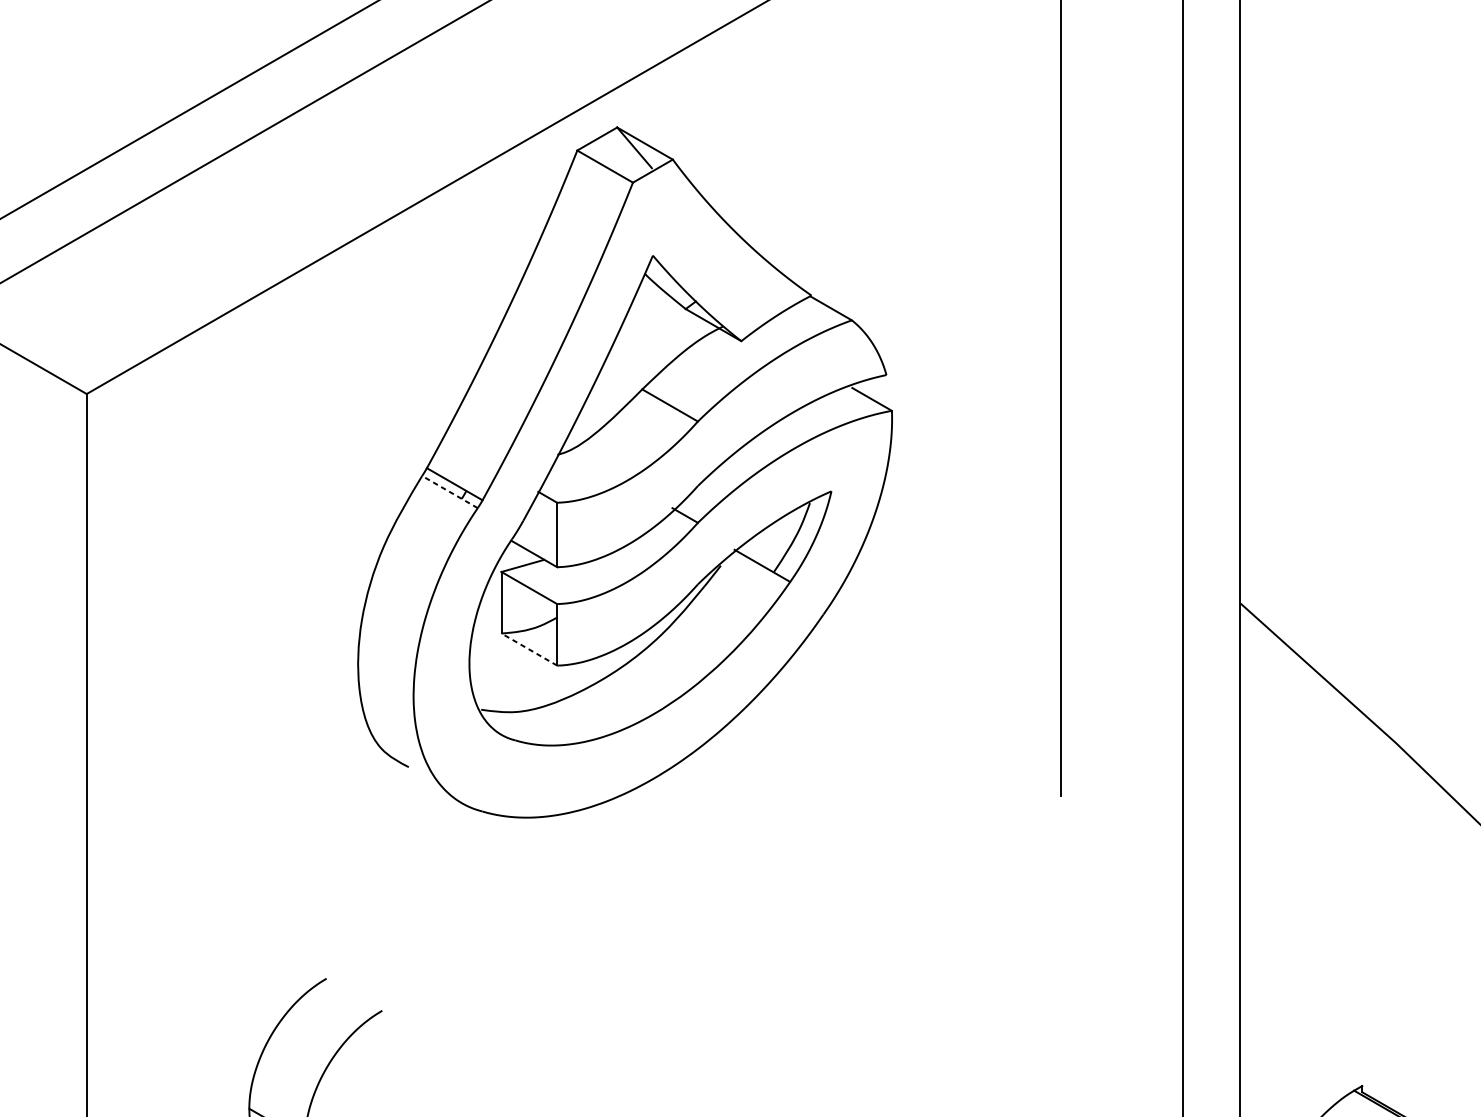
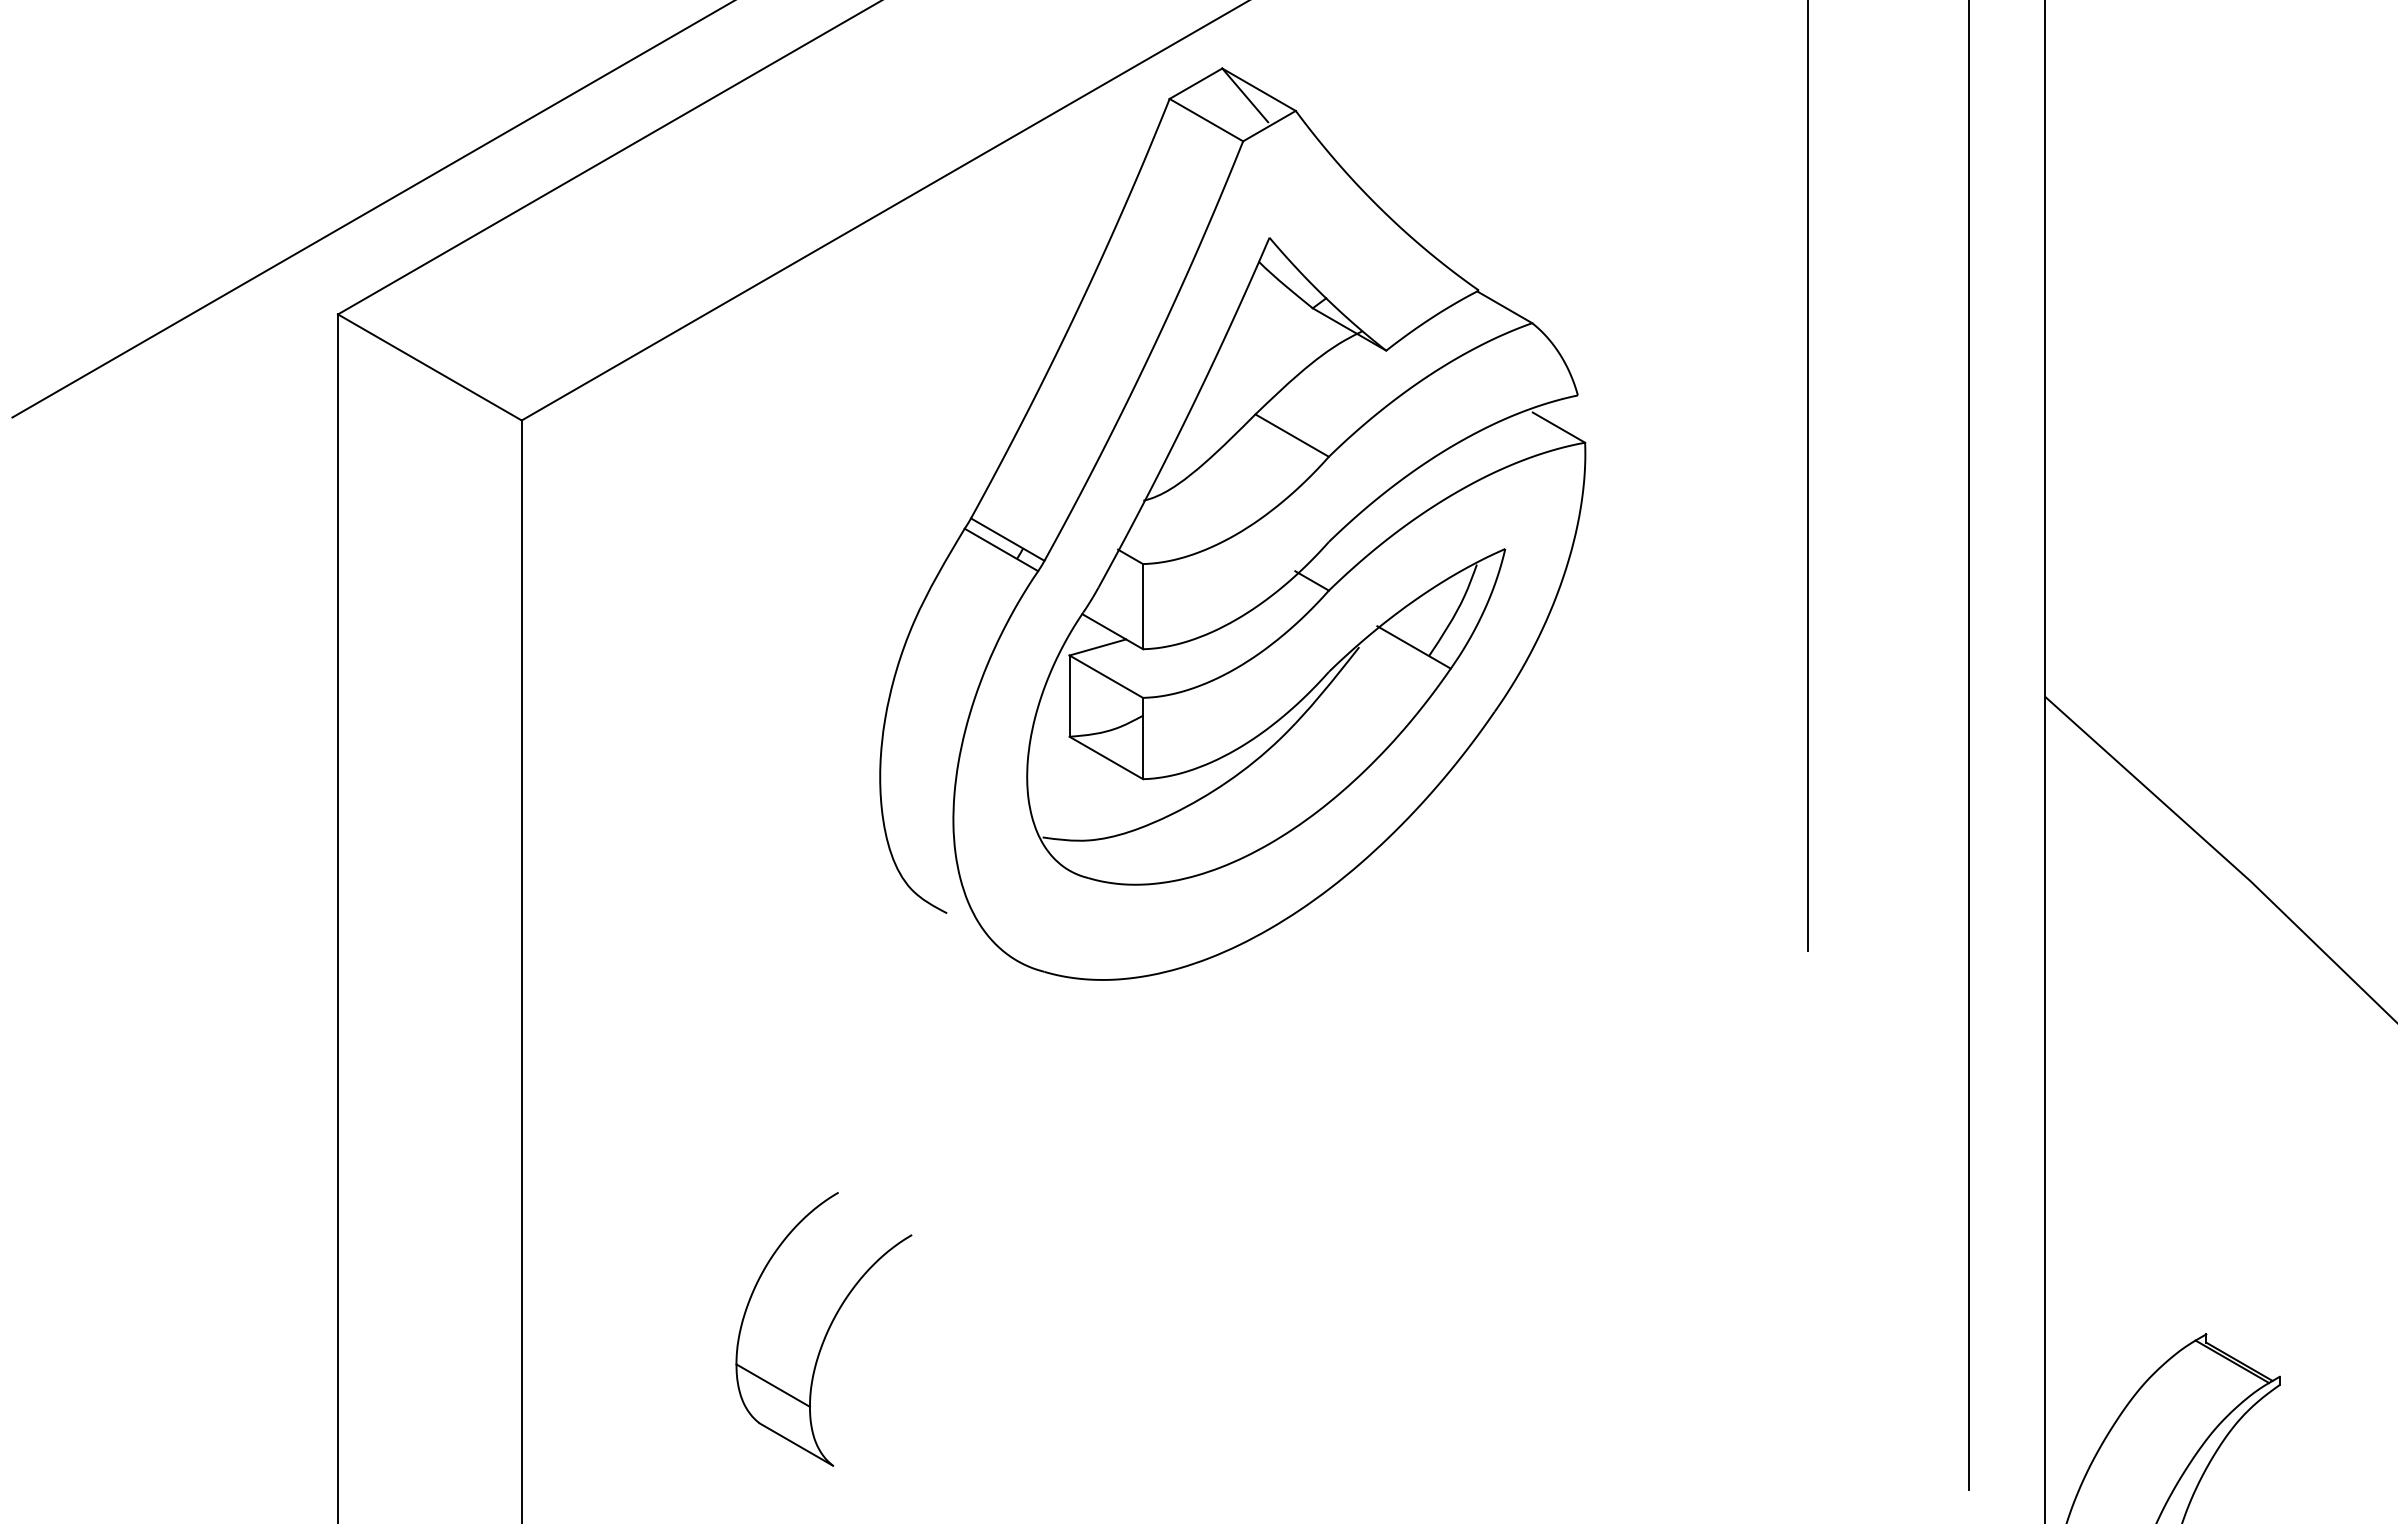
line: (450, 491) -> (1001, 549), dashed -> solid
line: (528, 649) -> (1105, 757), dashed -> solid

